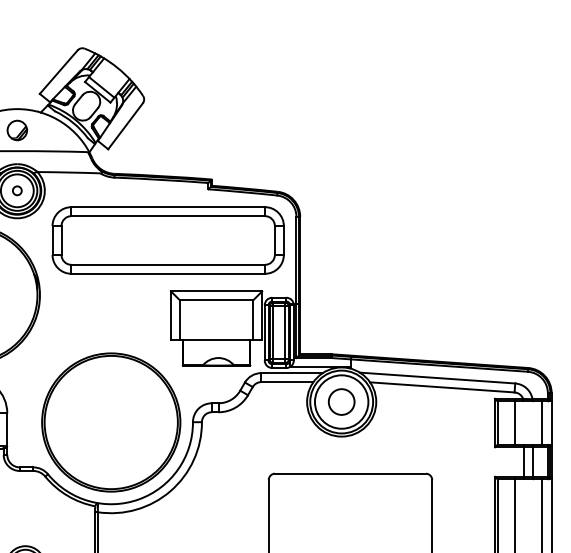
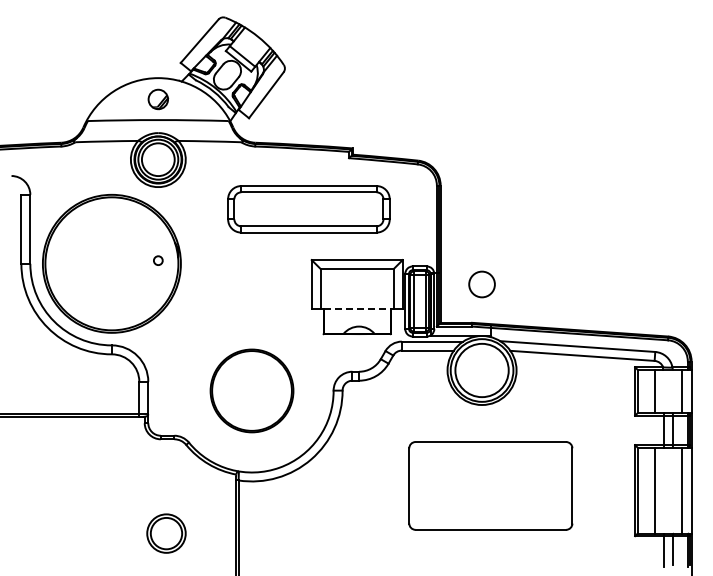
circle: (17, 190) -> (158, 260), moved
part: (167, 240) -> (308, 209), size x0.7
line: (216, 340) -> (357, 309), solid -> dashed
circle: (341, 402) -> (481, 284), moved
part: (110, 422) -> (251, 390), size x0.6

